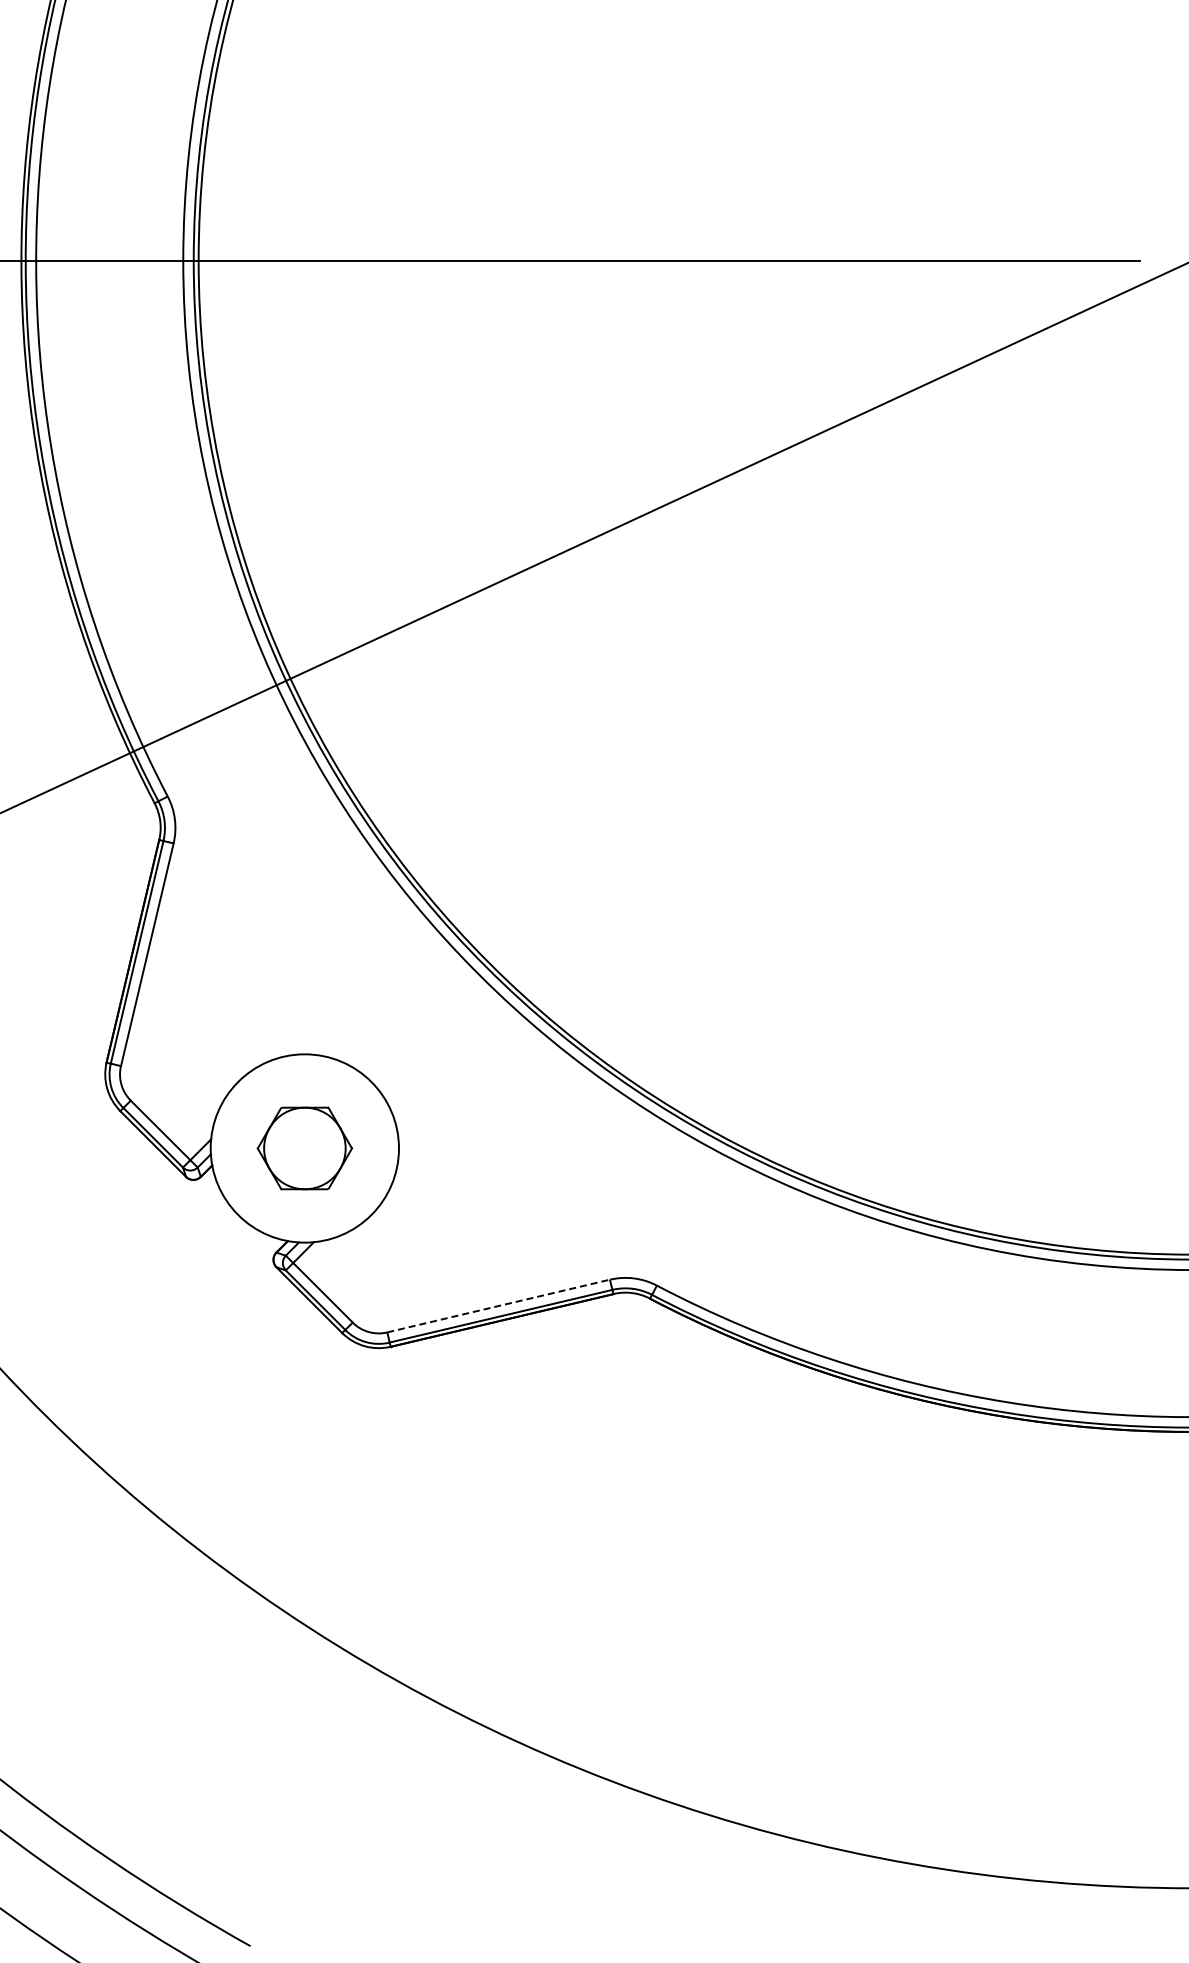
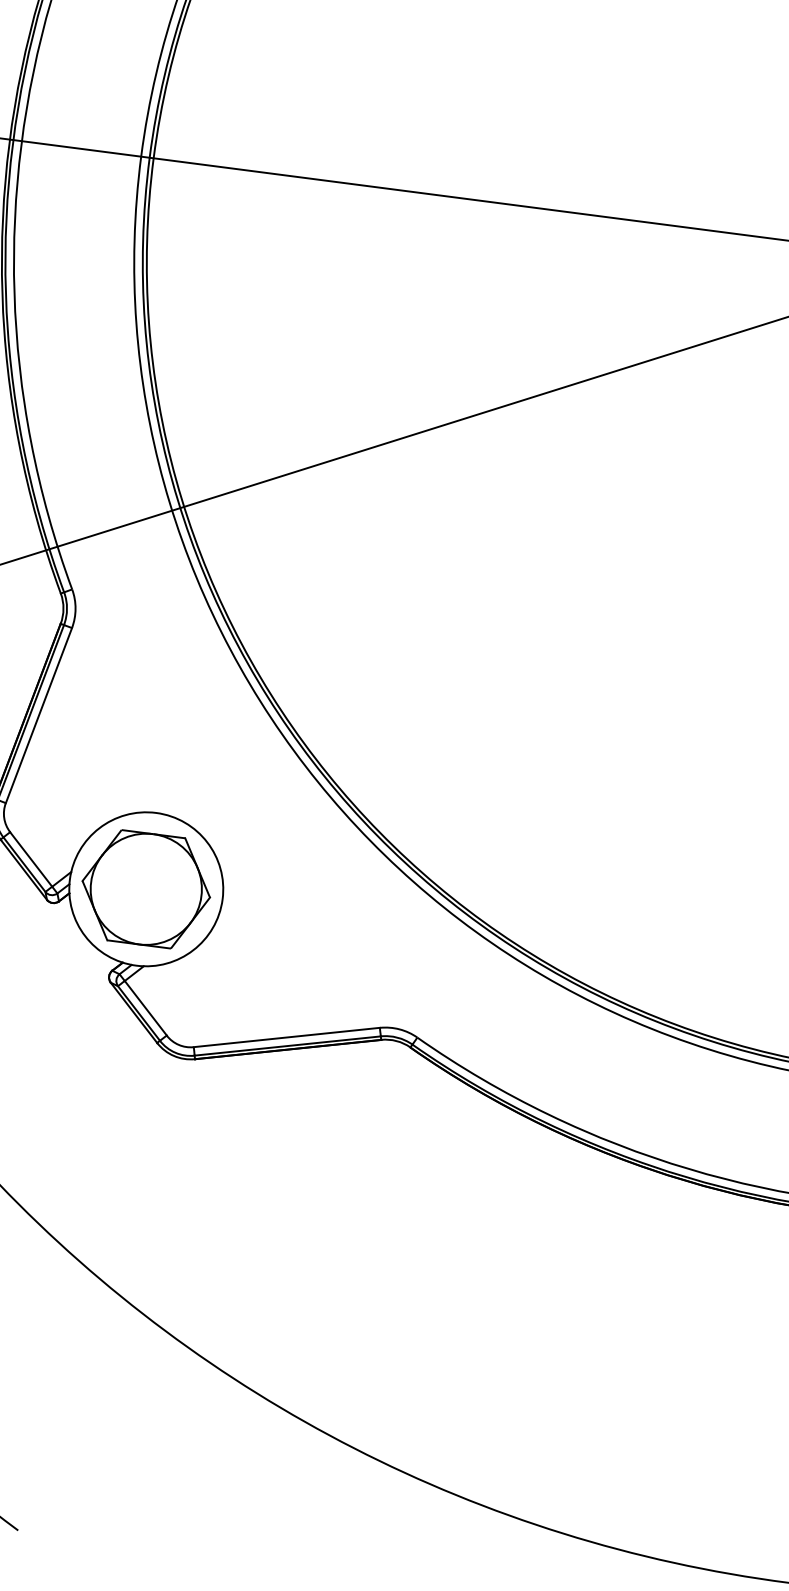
part: (304, 1148) -> (146, 889), size x1.67
line: (499, 1305) -> (287, 1037), dashed -> solid

